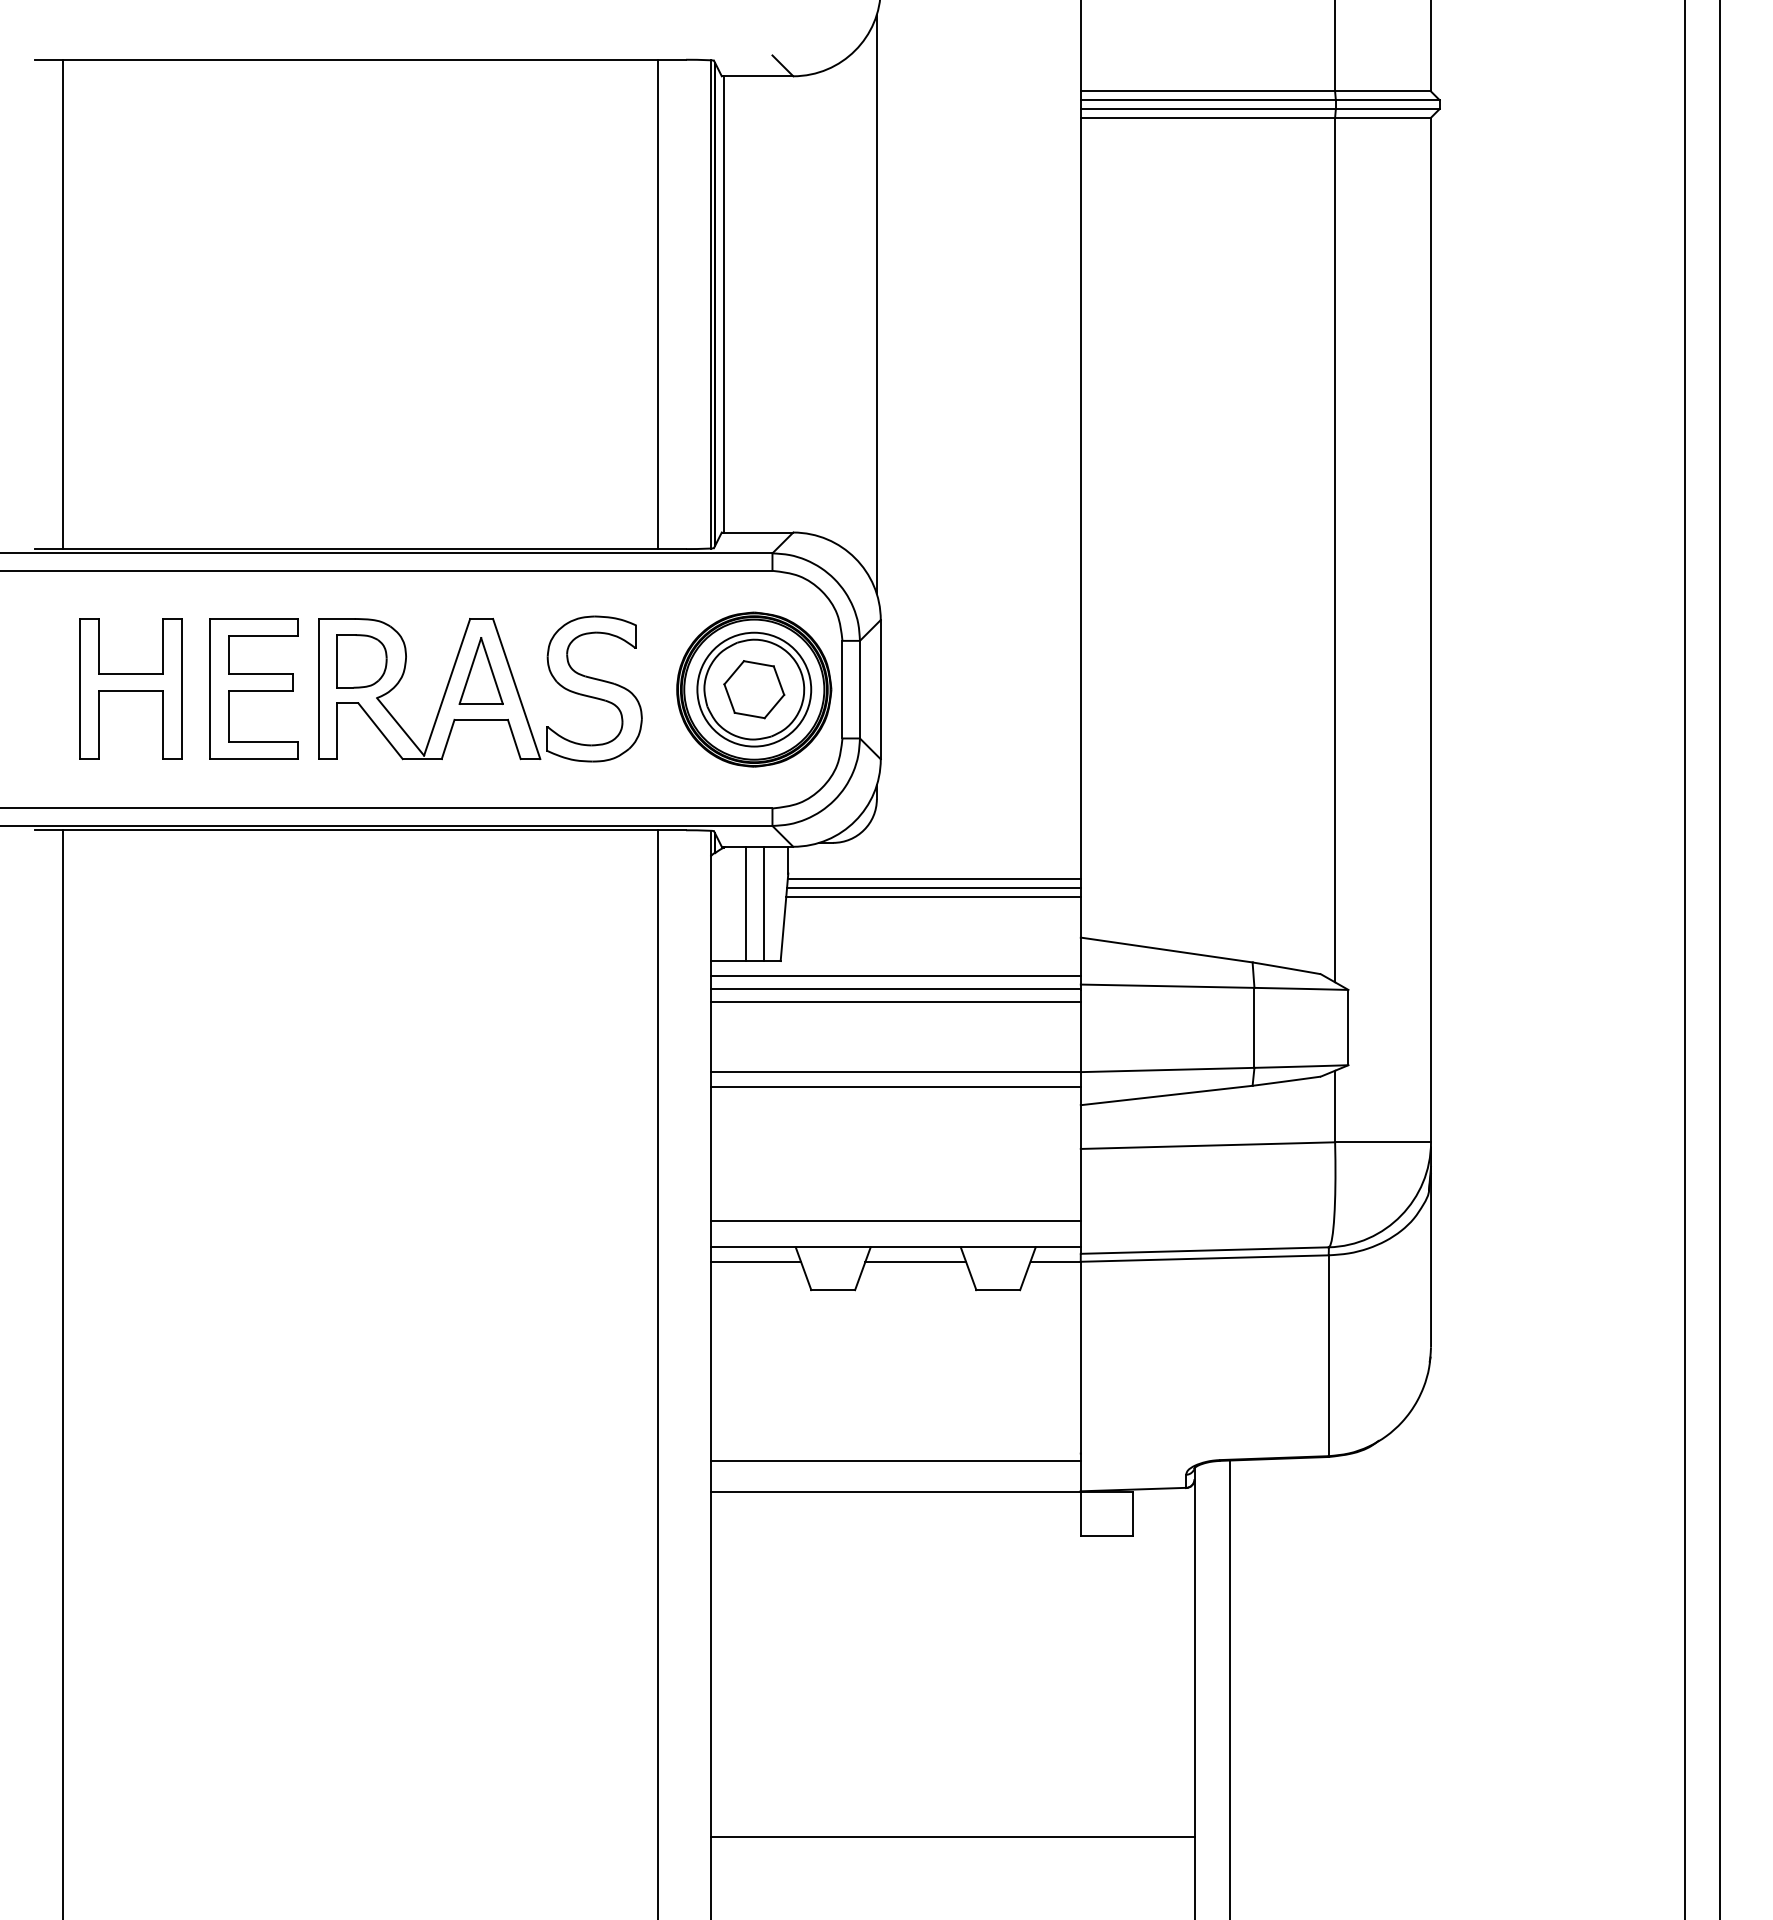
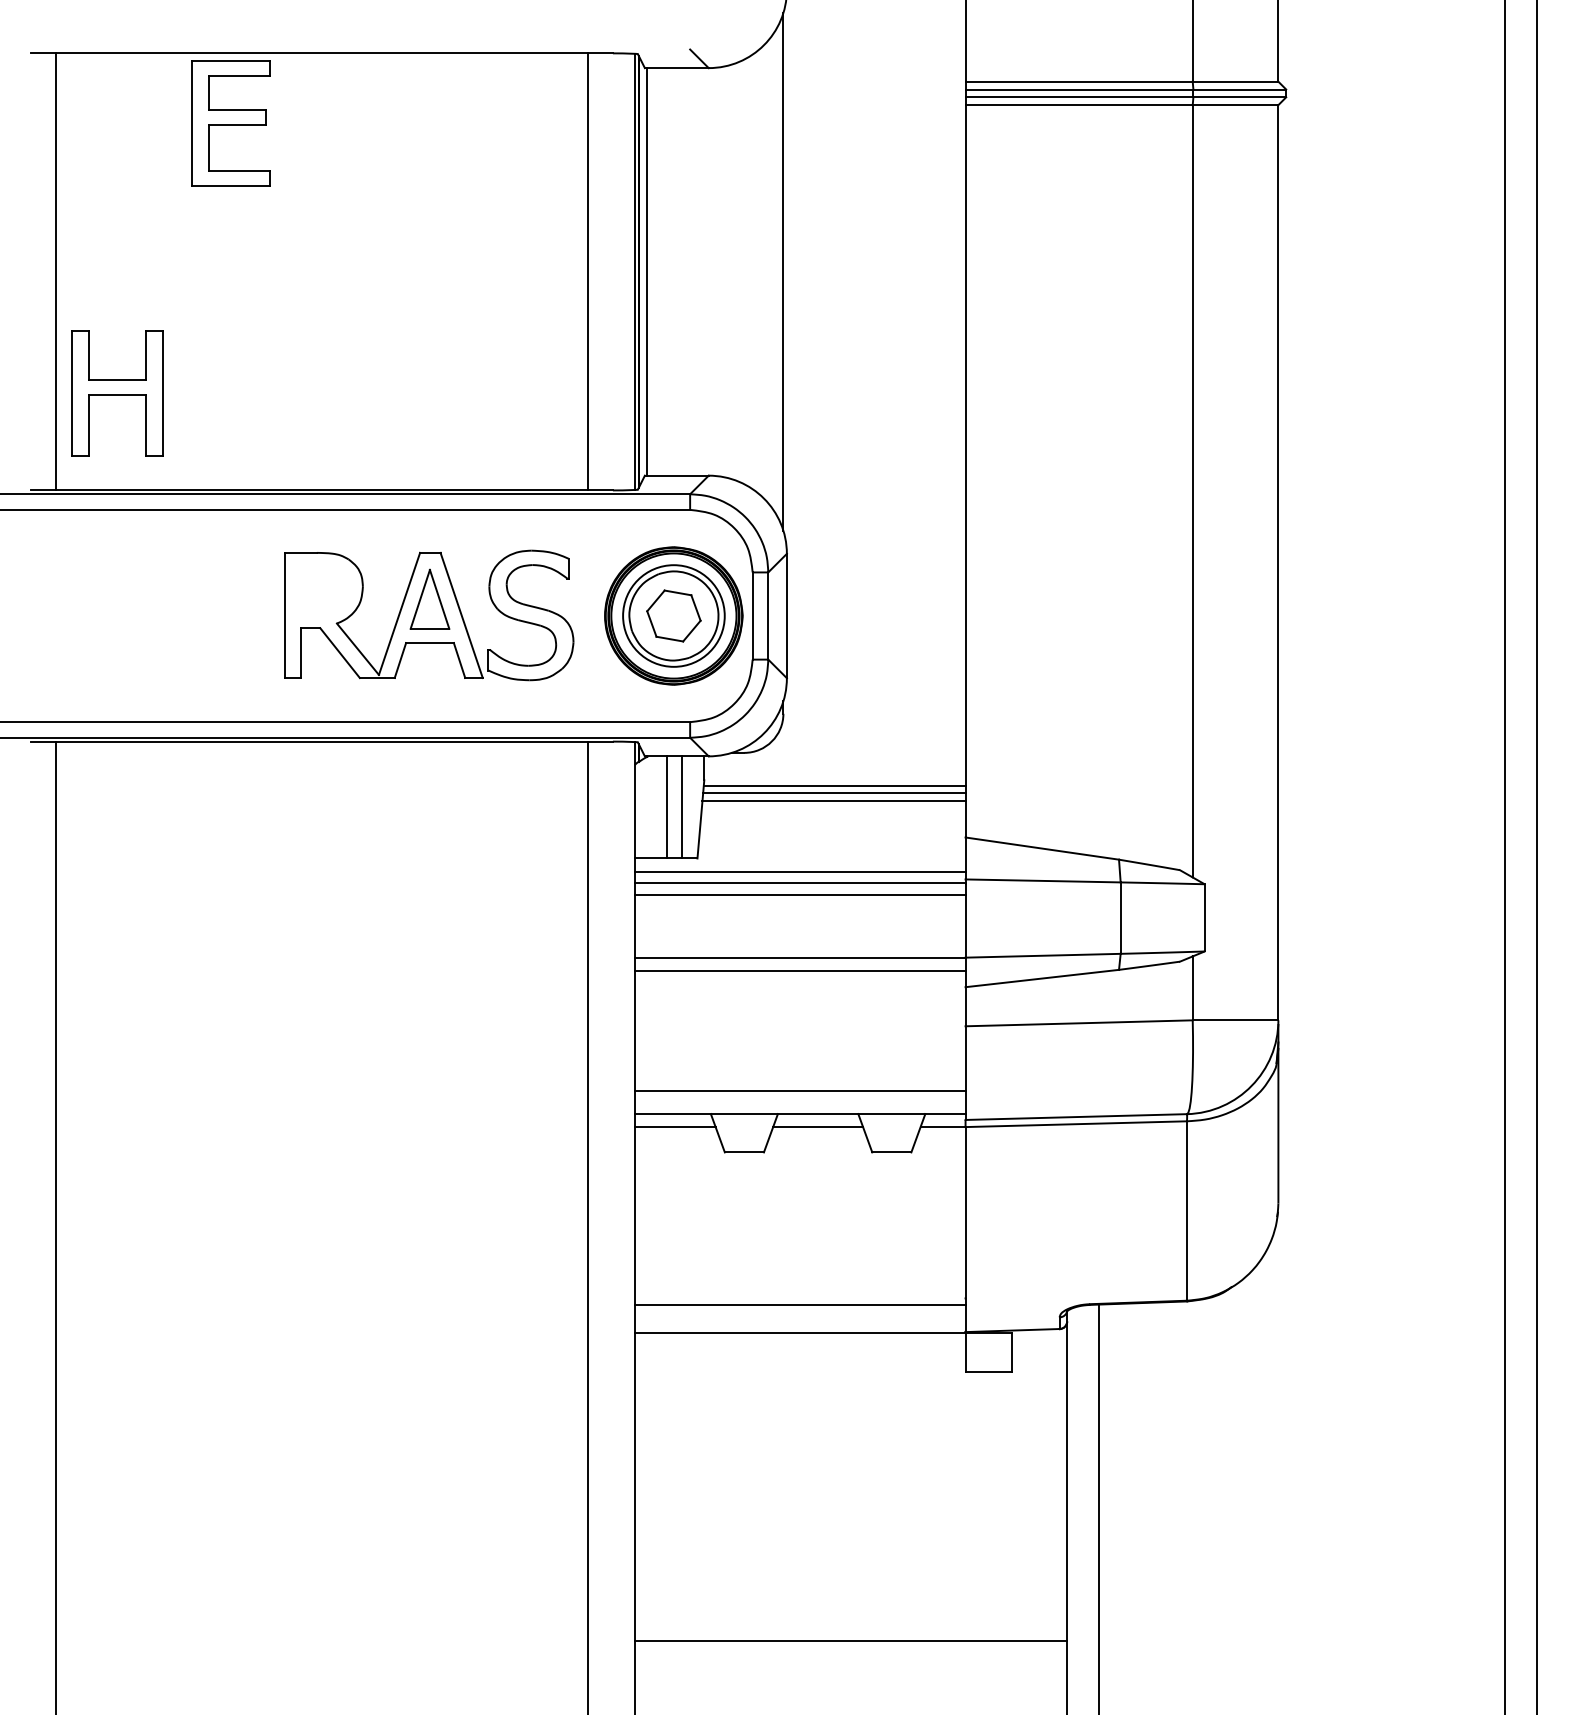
part: (362, 661) -> (323, 590), removed
part: (131, 689) -> (117, 393), moved
part: (253, 689) -> (230, 123), moved

